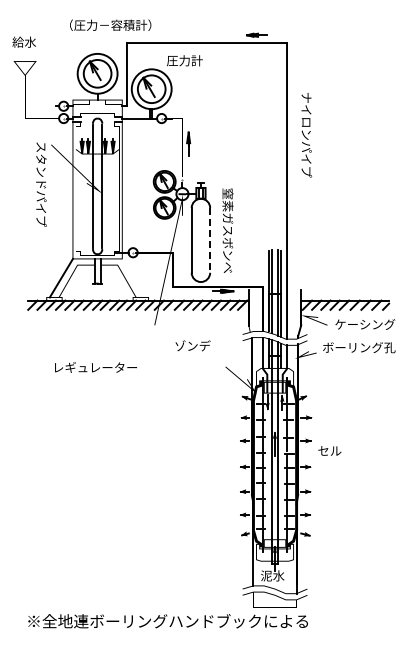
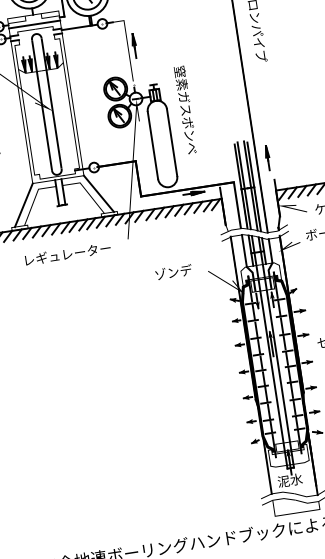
line: (97, 109) -> (34, 24), added
text: (227, 230) -> (185, 109), moved
line: (210, 240) -> (172, 142), dashed -> solid
part: (297, 268) -> (267, 157), added
line: (133, 277) -> (98, 193), added
text: (192, 345) -> (173, 271), moved
text: (95, 367) -> (67, 254), moved

